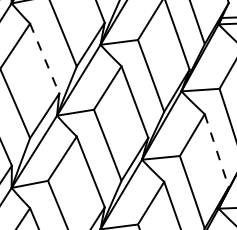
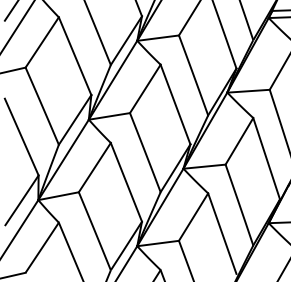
line: (45, 58) -> (75, 56), dashed -> solid
line: (216, 150) -> (266, 158), dashed -> solid

